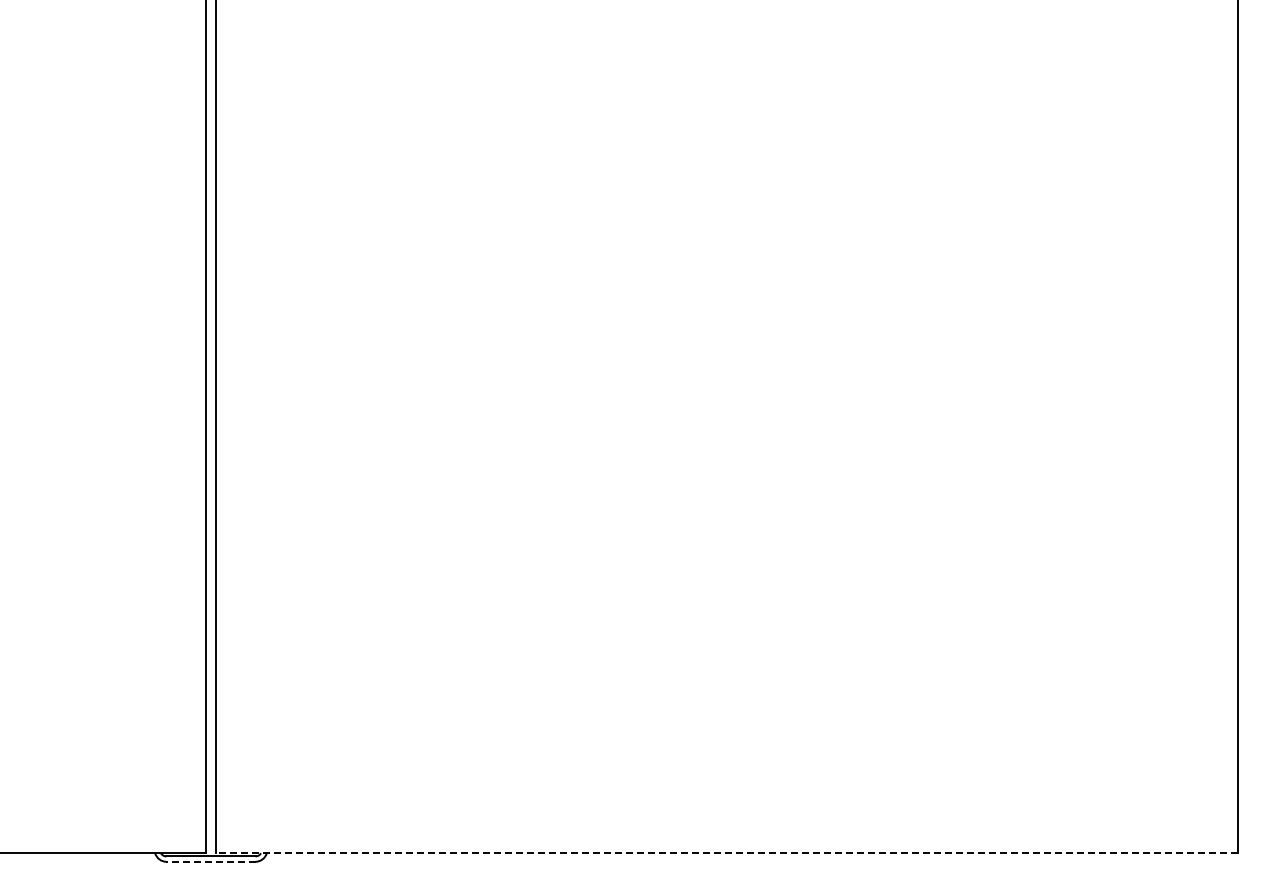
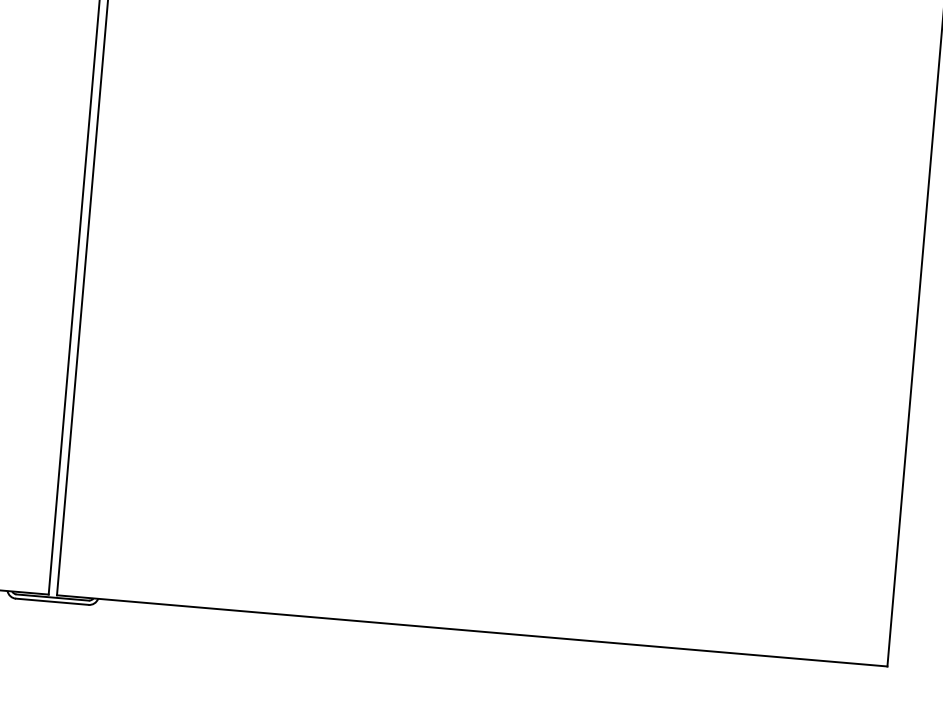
line: (726, 853) -> (471, 631), dashed -> solid
line: (210, 861) -> (51, 601), dashed -> solid

